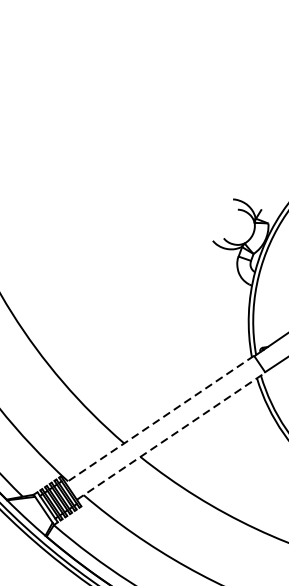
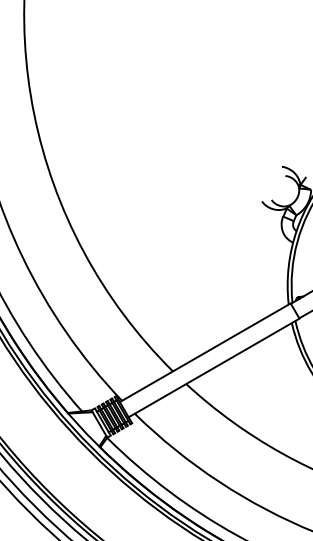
line: (160, 419) -> (205, 352), dashed -> solid
line: (171, 436) -> (214, 368), dashed -> solid

